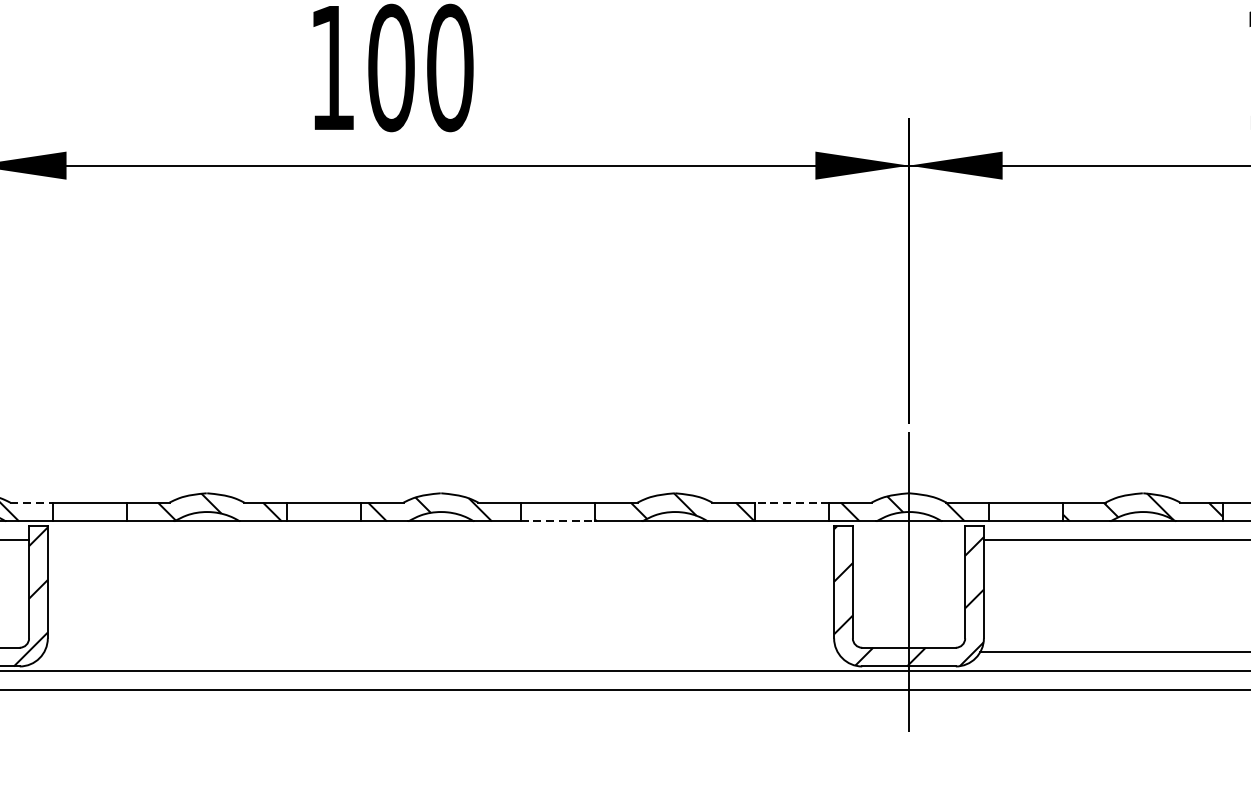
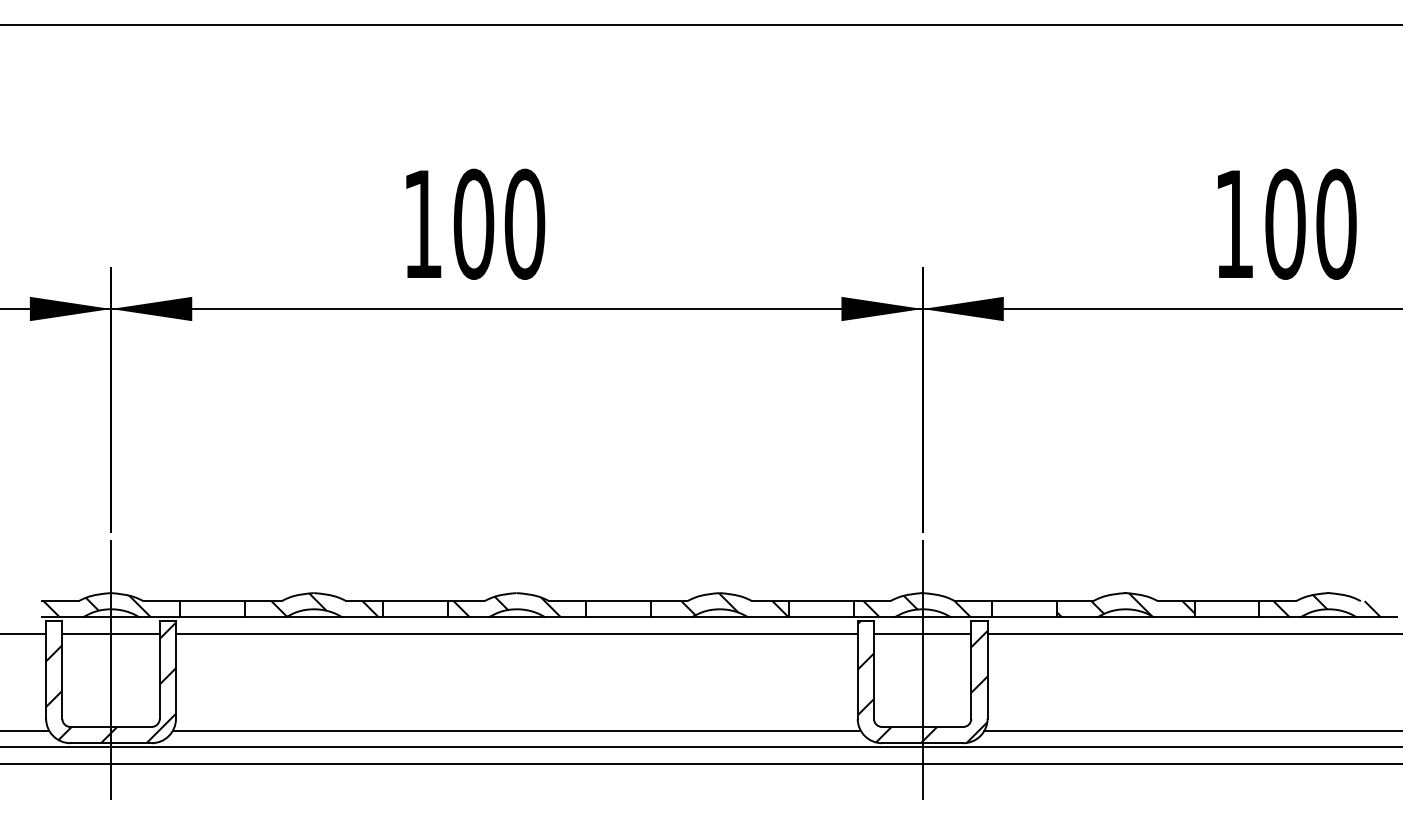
line: (32, 503) -> (162, 601), dashed -> solid
line: (791, 503) -> (820, 601), dashed -> solid
line: (558, 521) -> (618, 617), dashed -> solid
line: (440, 539) -> (516, 633), added
line: (908, 539) -> (922, 633), added
line: (440, 652) -> (516, 731), added

